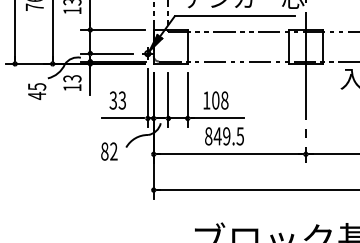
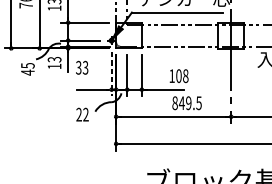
line: (147, 98) -> (111, 74), solid -> dashed
text: (117, 100) -> (81, 67), moved
text: (215, 100) -> (178, 76), moved
text: (224, 136) -> (187, 103), moved
text: (104, 151) -> (78, 114), 82 -> 22

